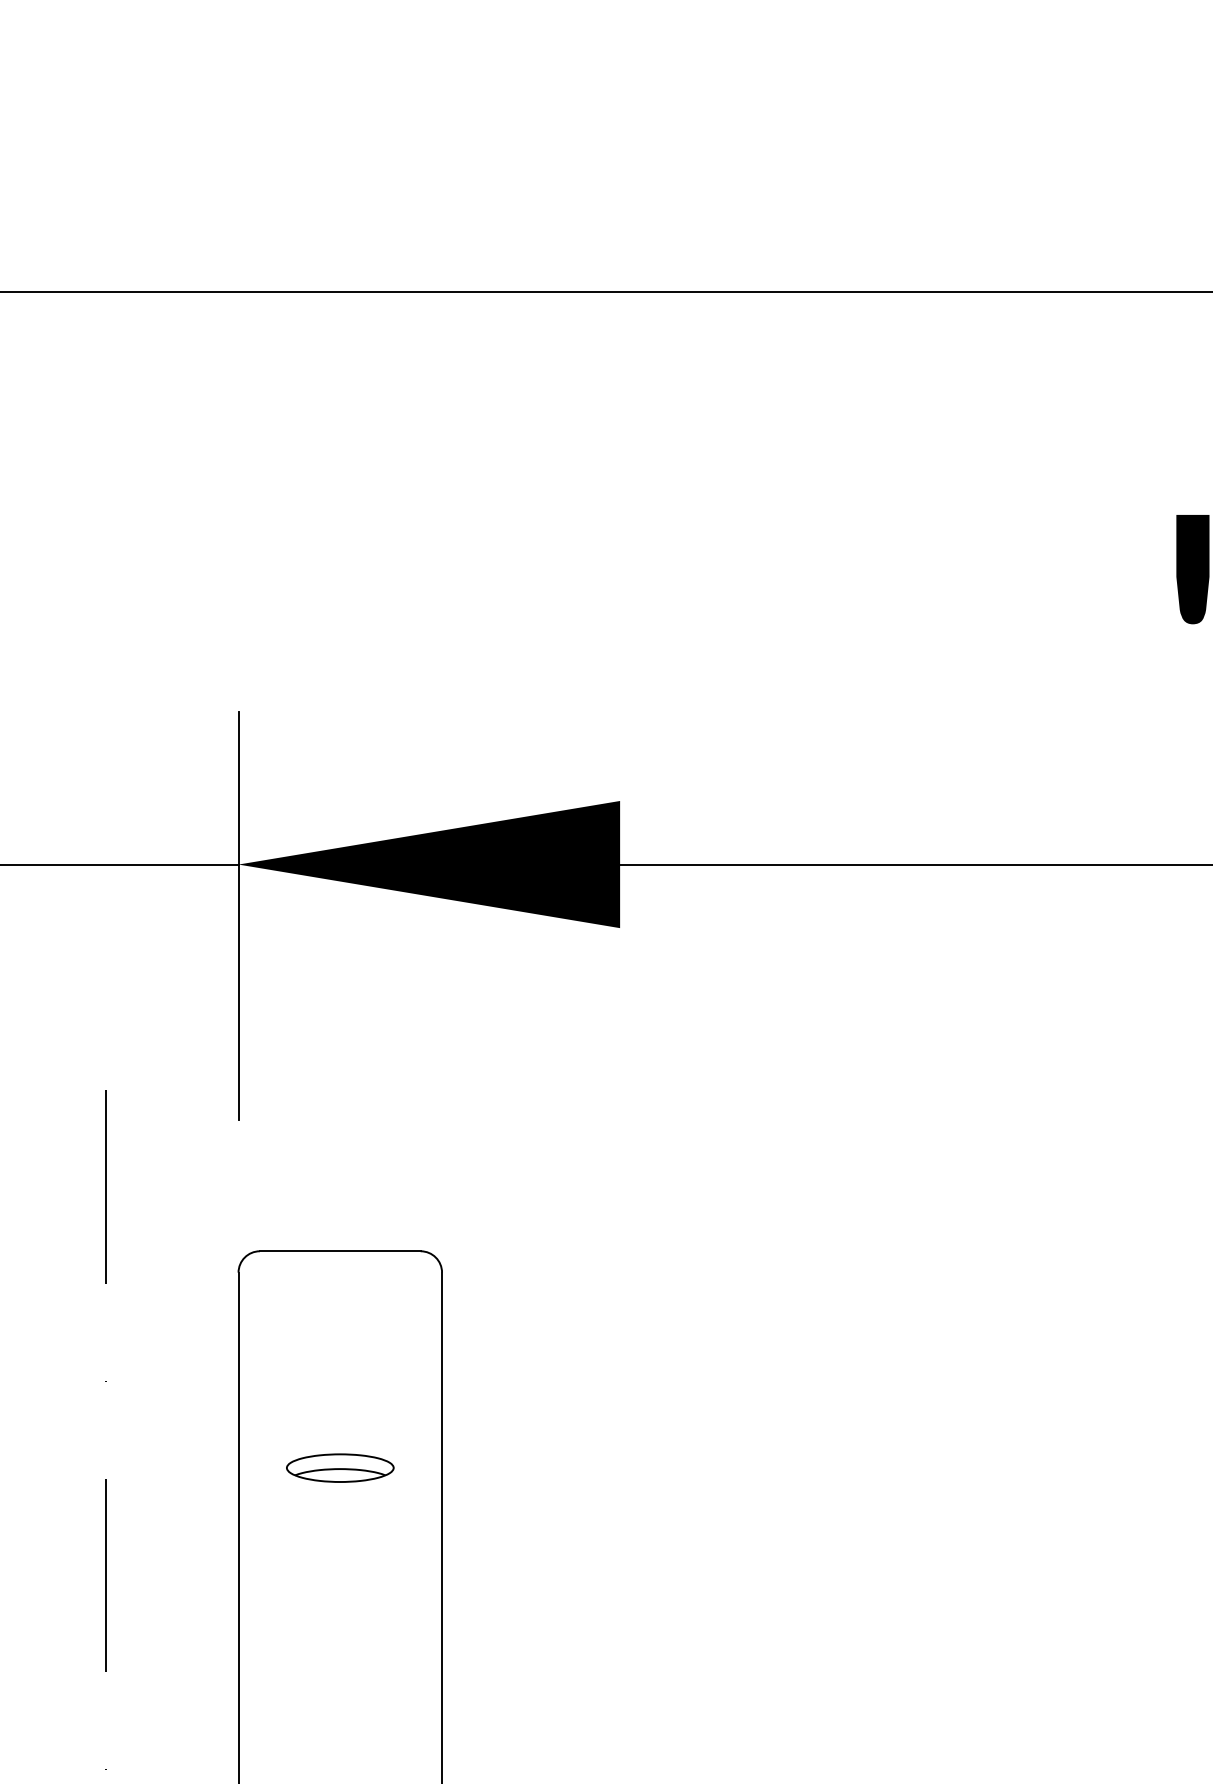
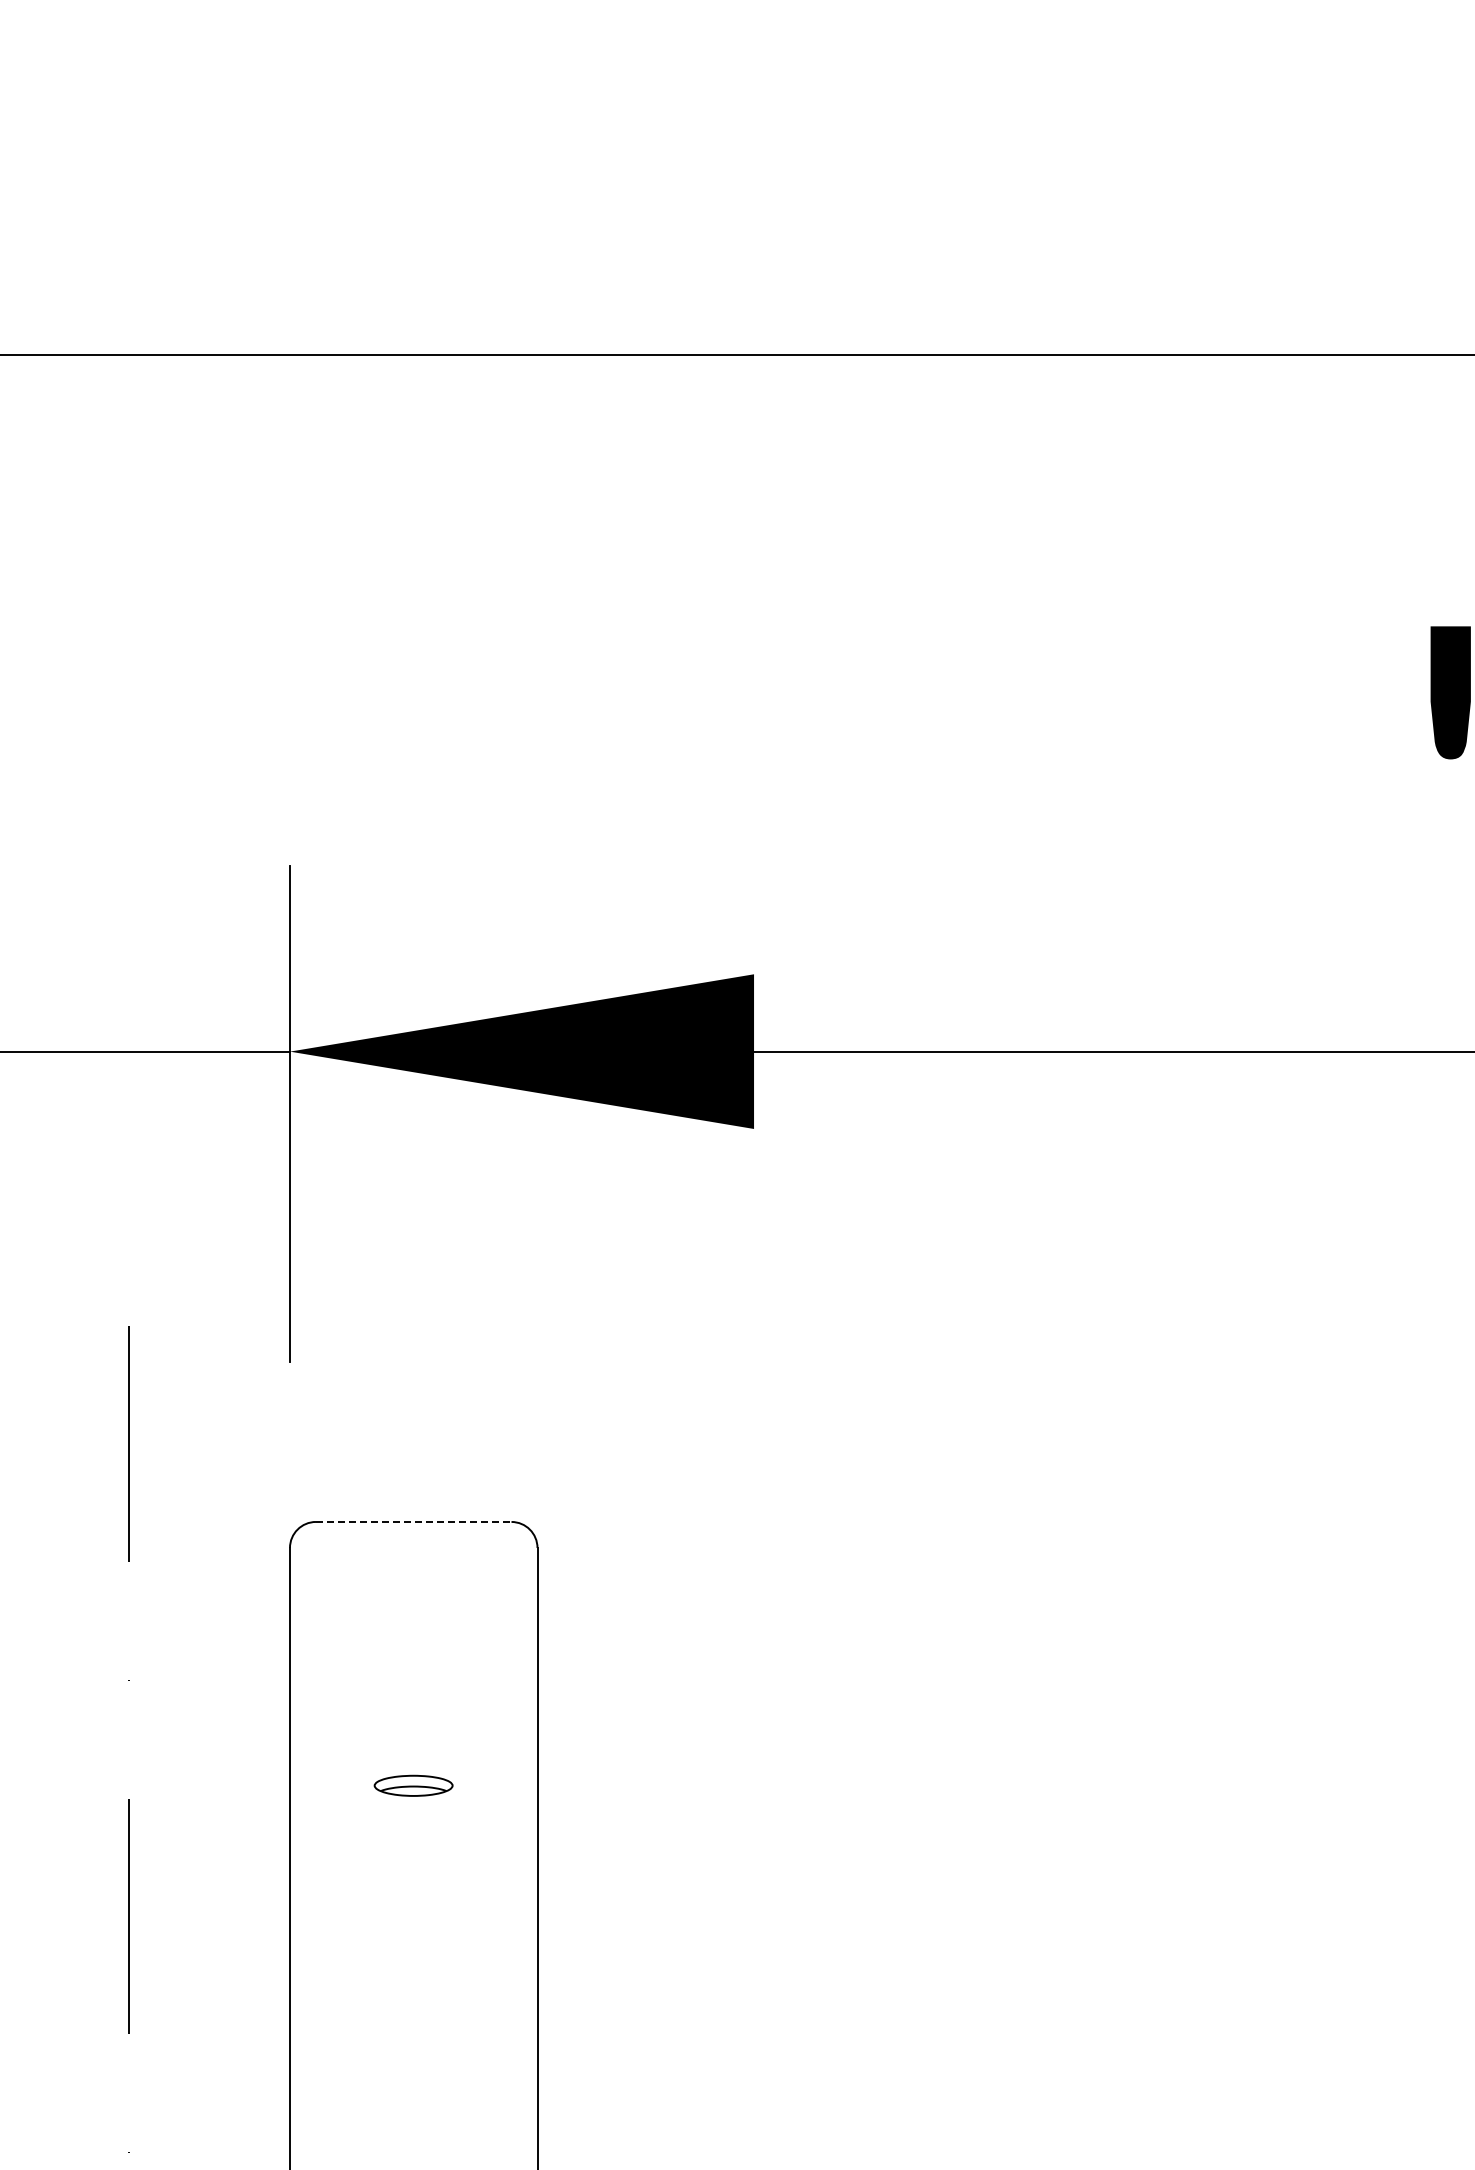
line: (340, 1250) -> (413, 1521), solid -> dashed
part: (340, 1467) -> (413, 1785), size x0.6

